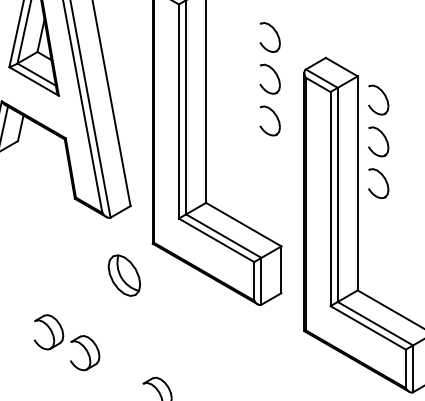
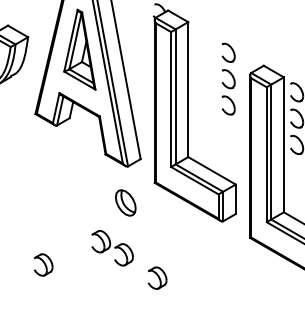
part: (123, 274) -> (125, 202), moved
part: (66, 343) -> (112, 248), moved

